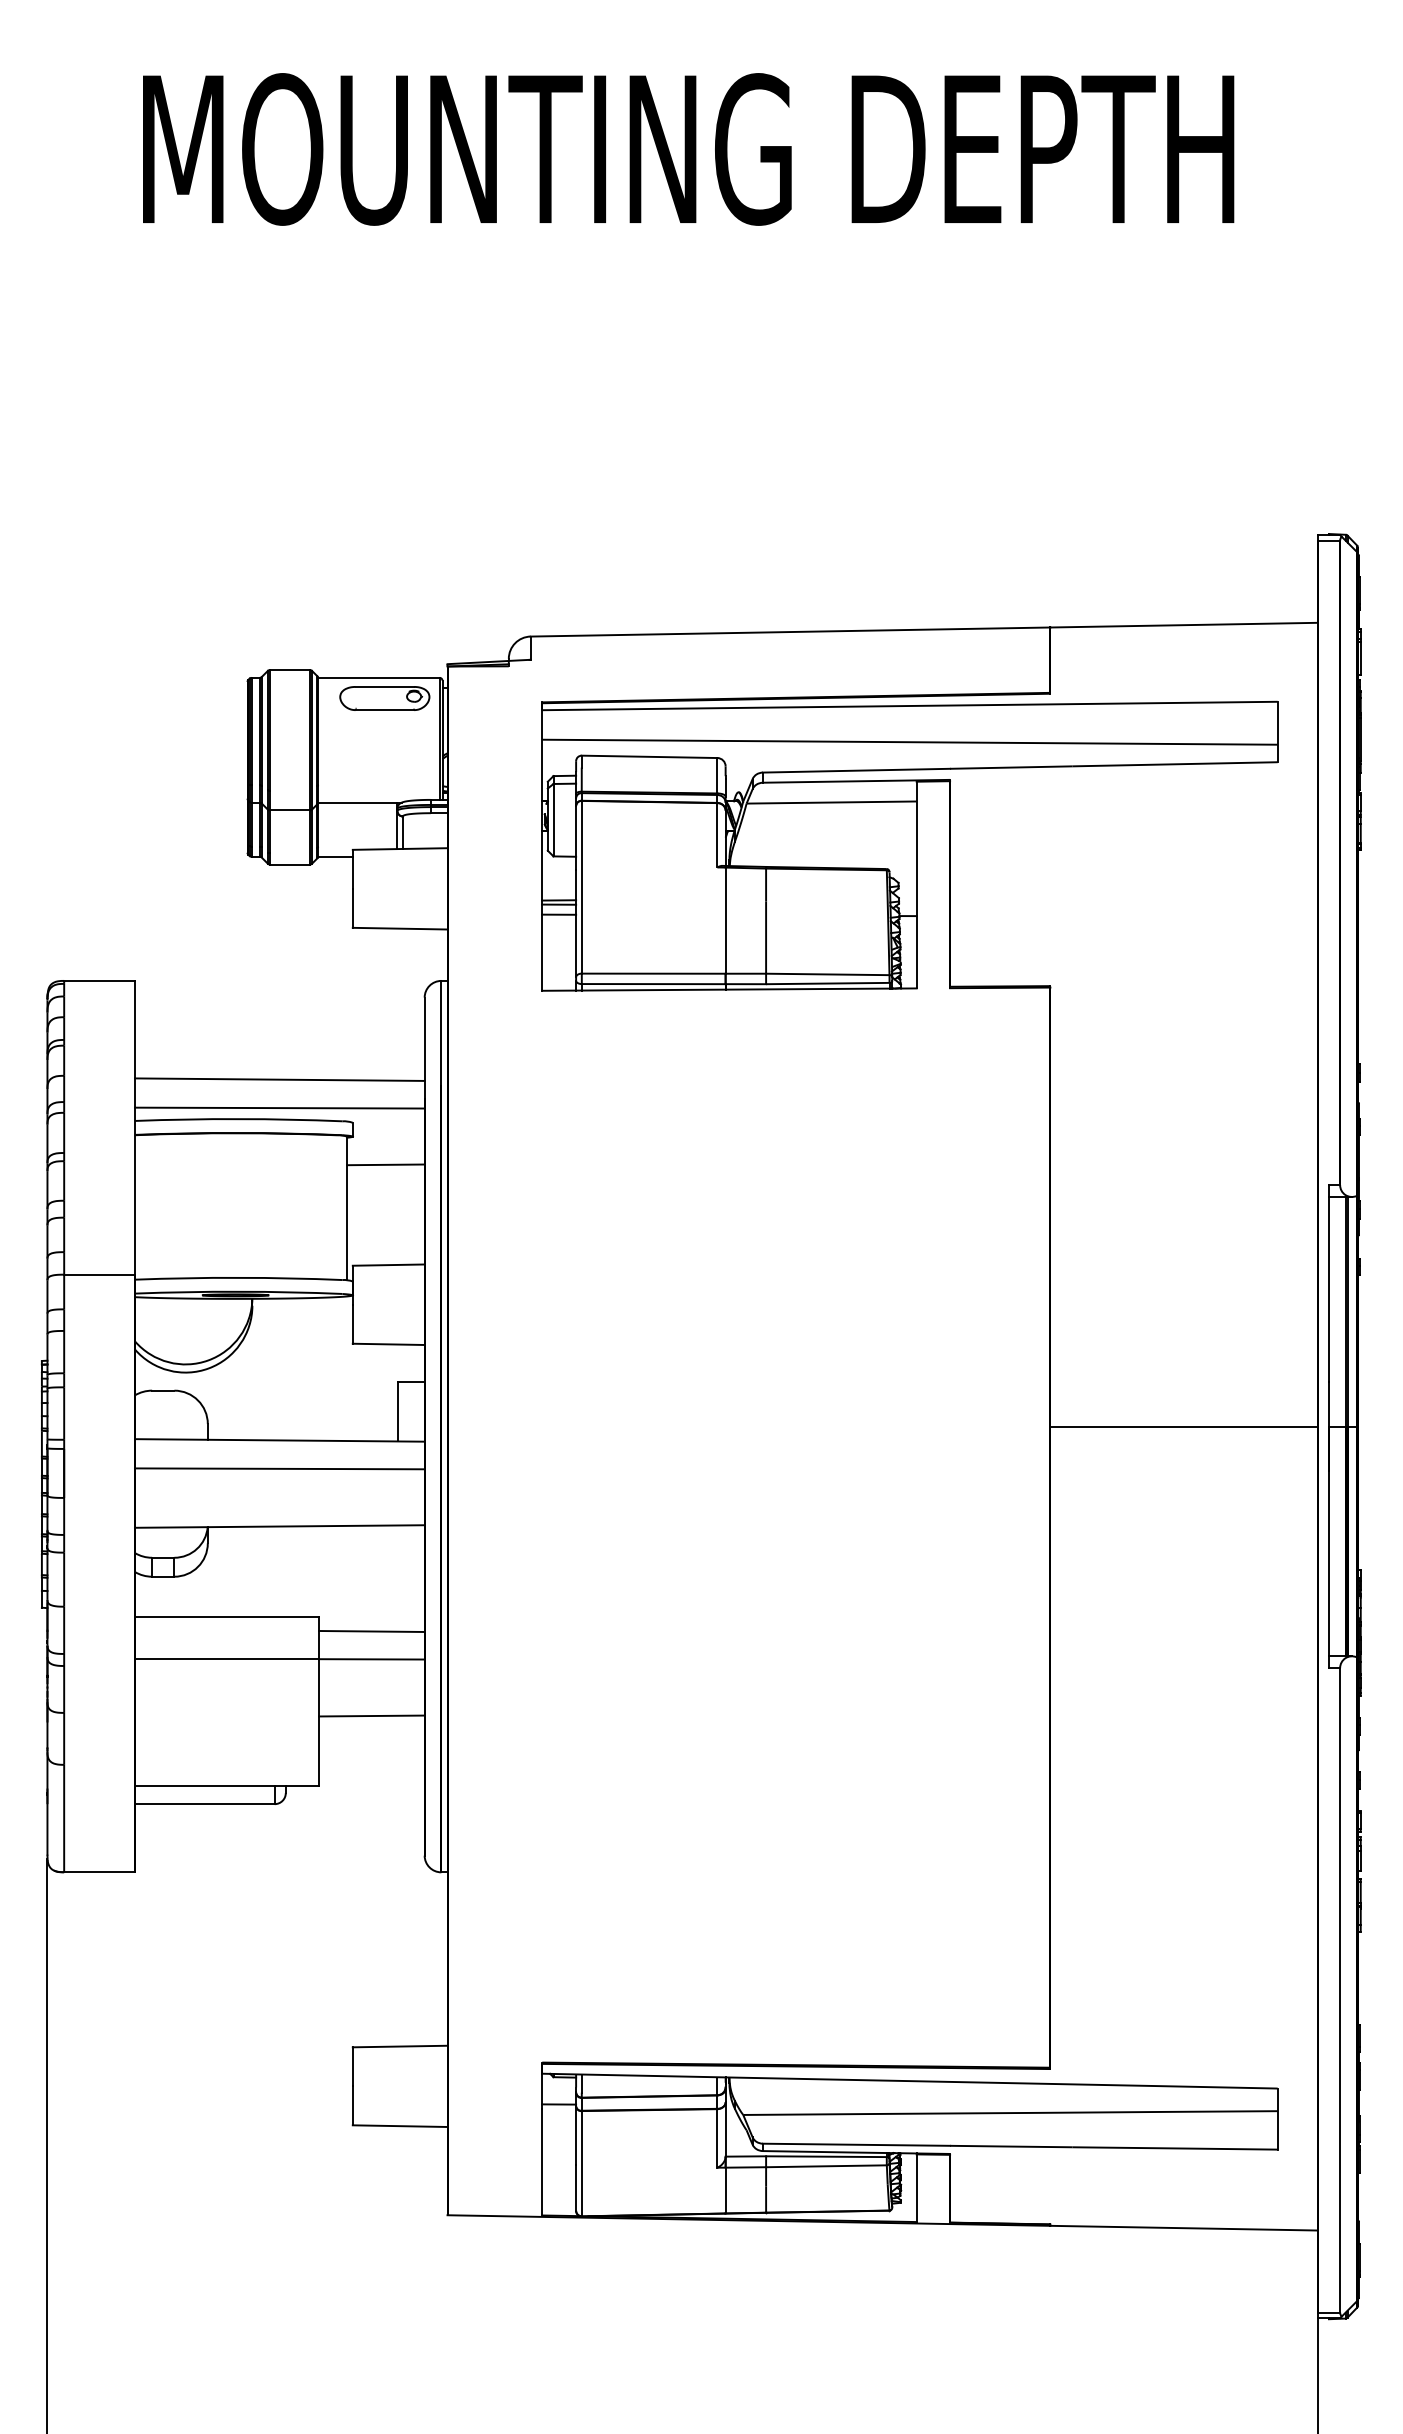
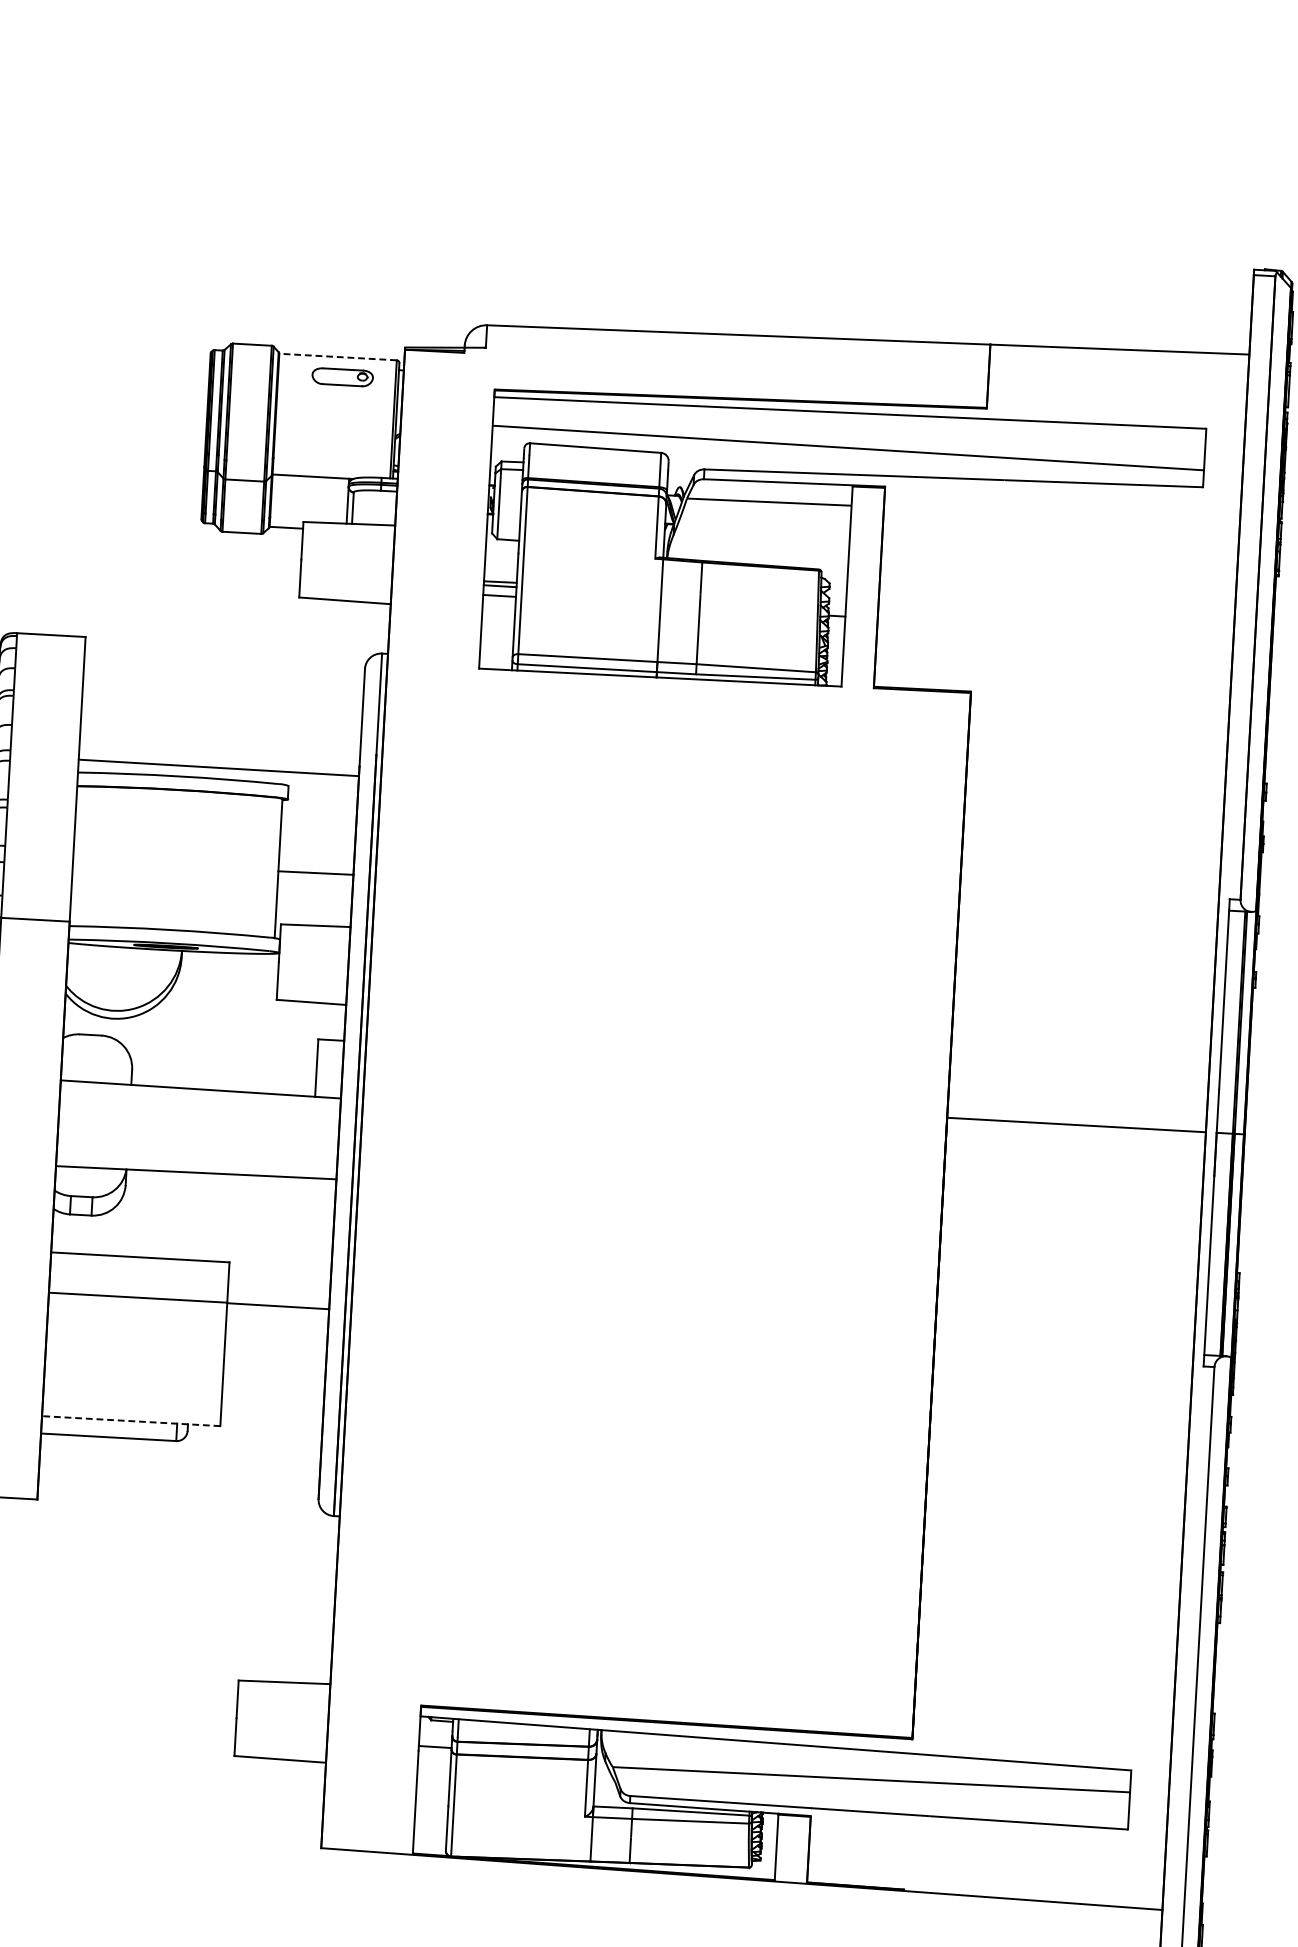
line: (378, 677) -> (337, 356), solid -> dashed
part: (384, 698) -> (342, 377), size x0.7
line: (279, 1079) -> (220, 740), removed
line: (385, 1164) -> (315, 872), moved
line: (279, 1468) -> (199, 1116), removed
line: (371, 1631) -> (279, 1279), removed
line: (371, 1715) -> (274, 1360), removed
line: (226, 1786) -> (130, 1421), solid -> dashed

